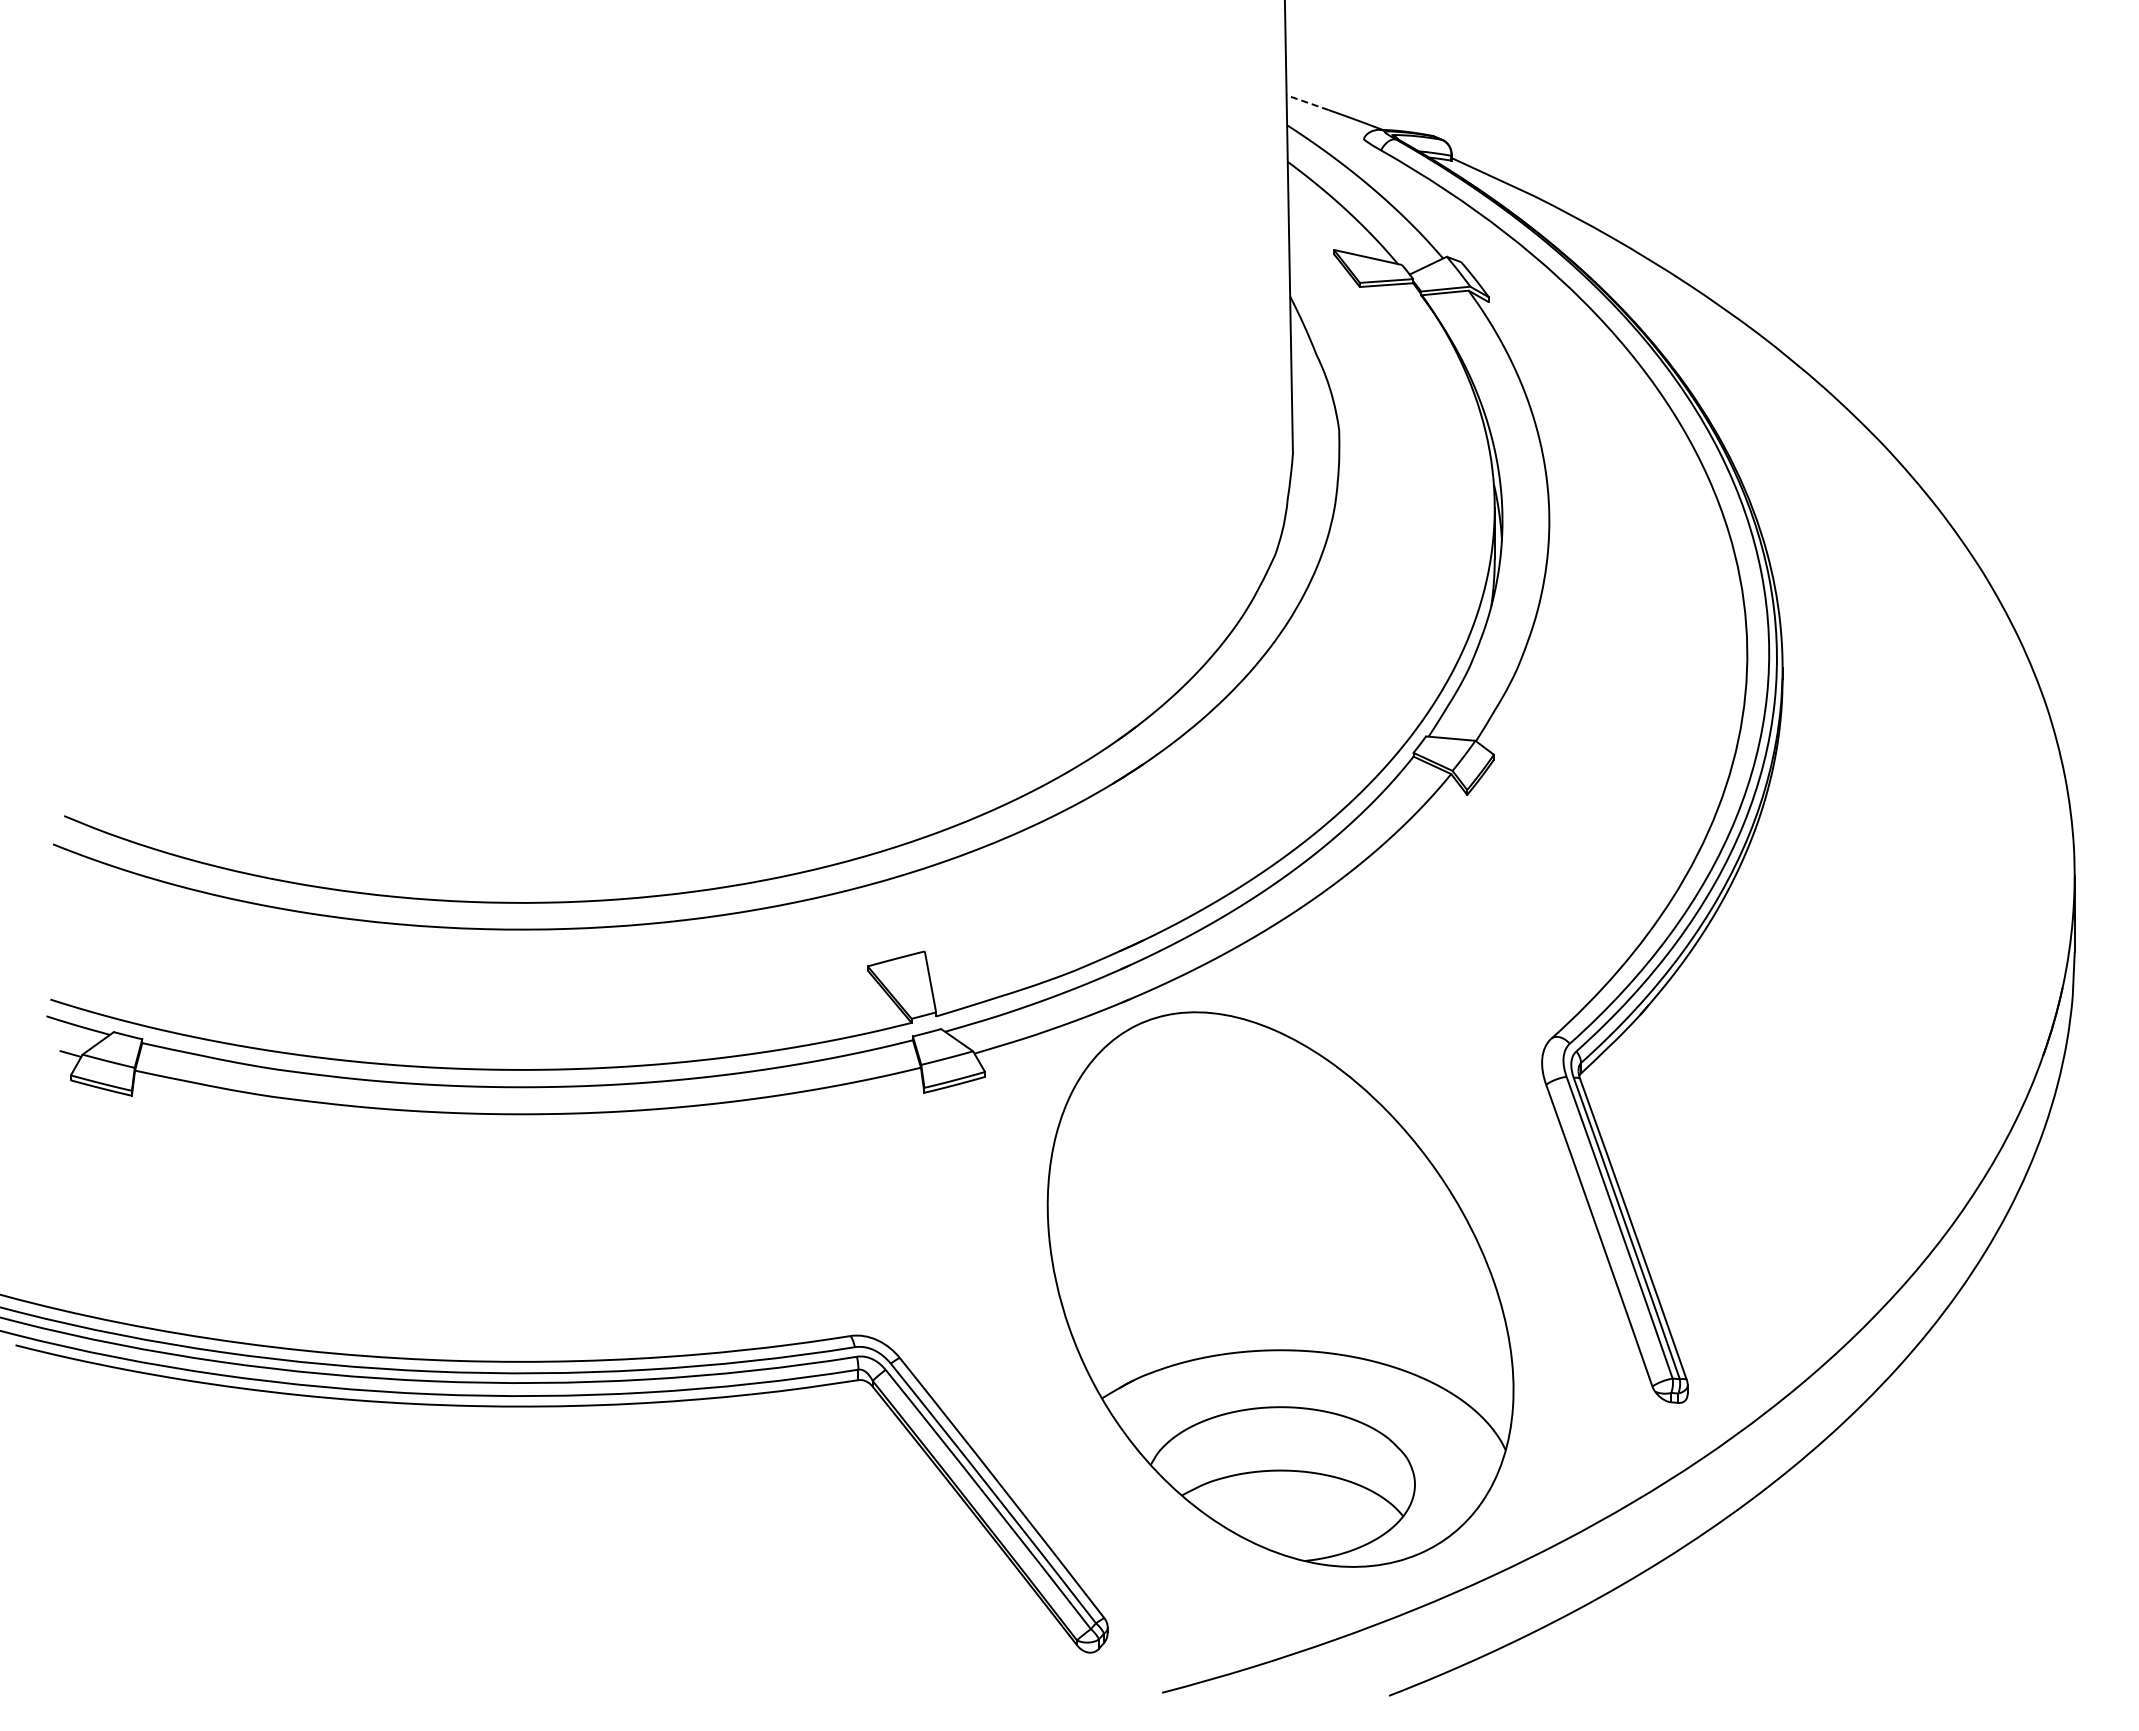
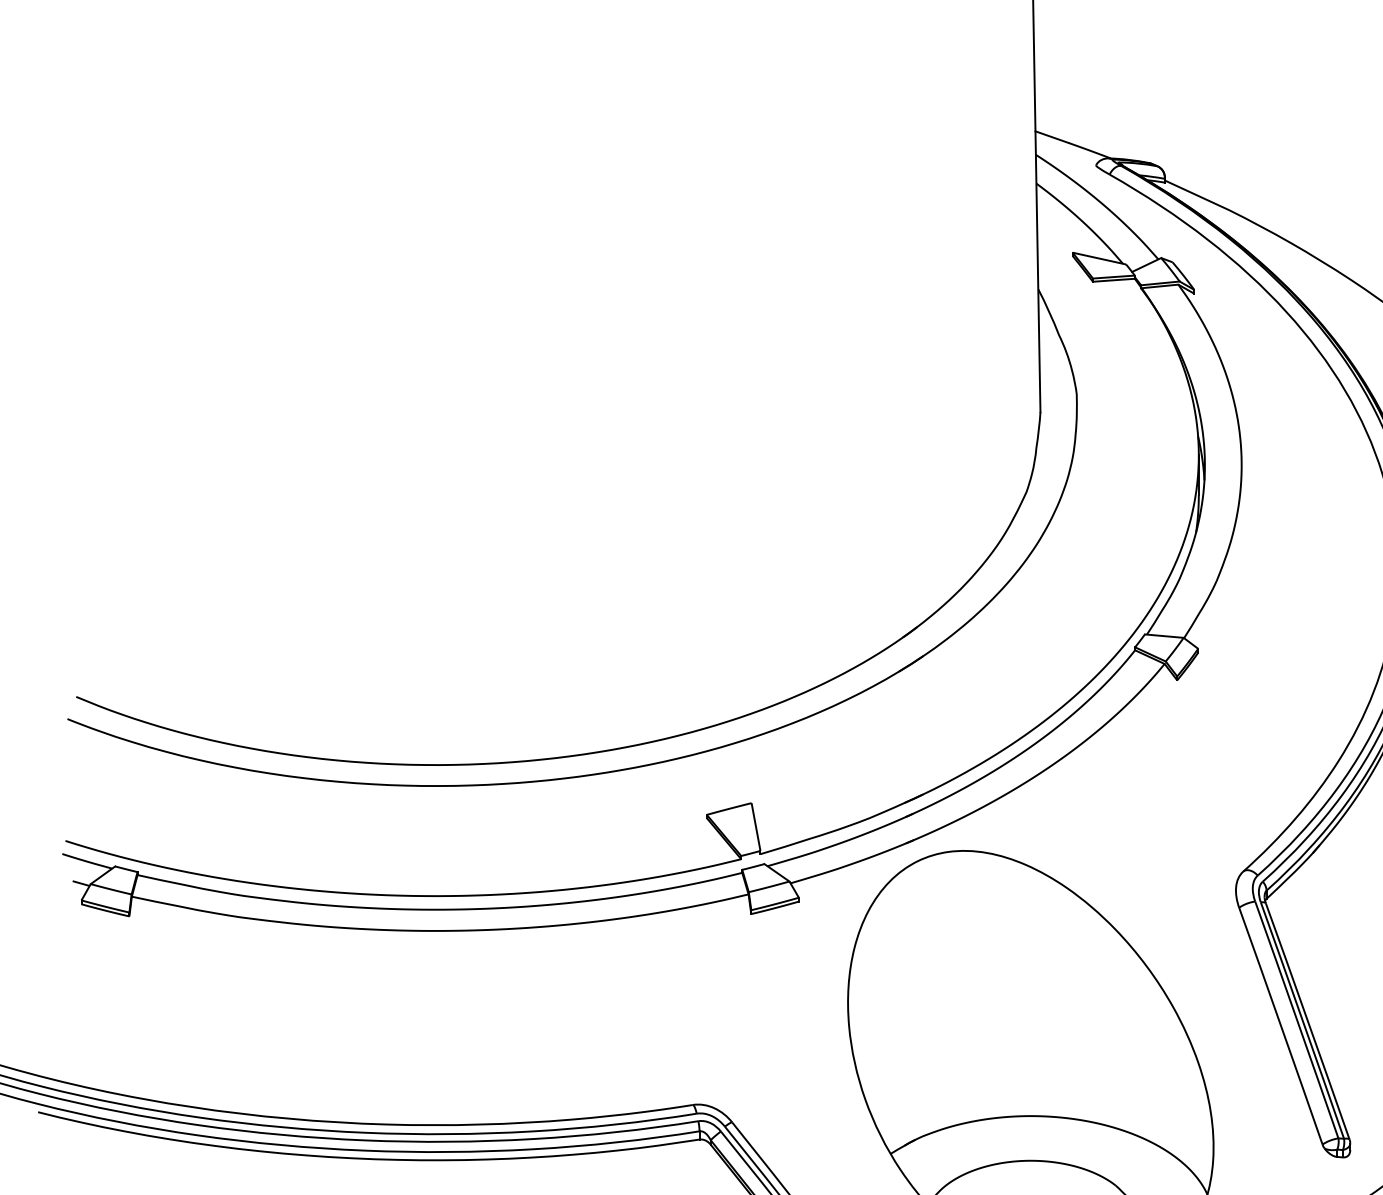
line: (1307, 102) -> (1051, 136), dashed -> solid

